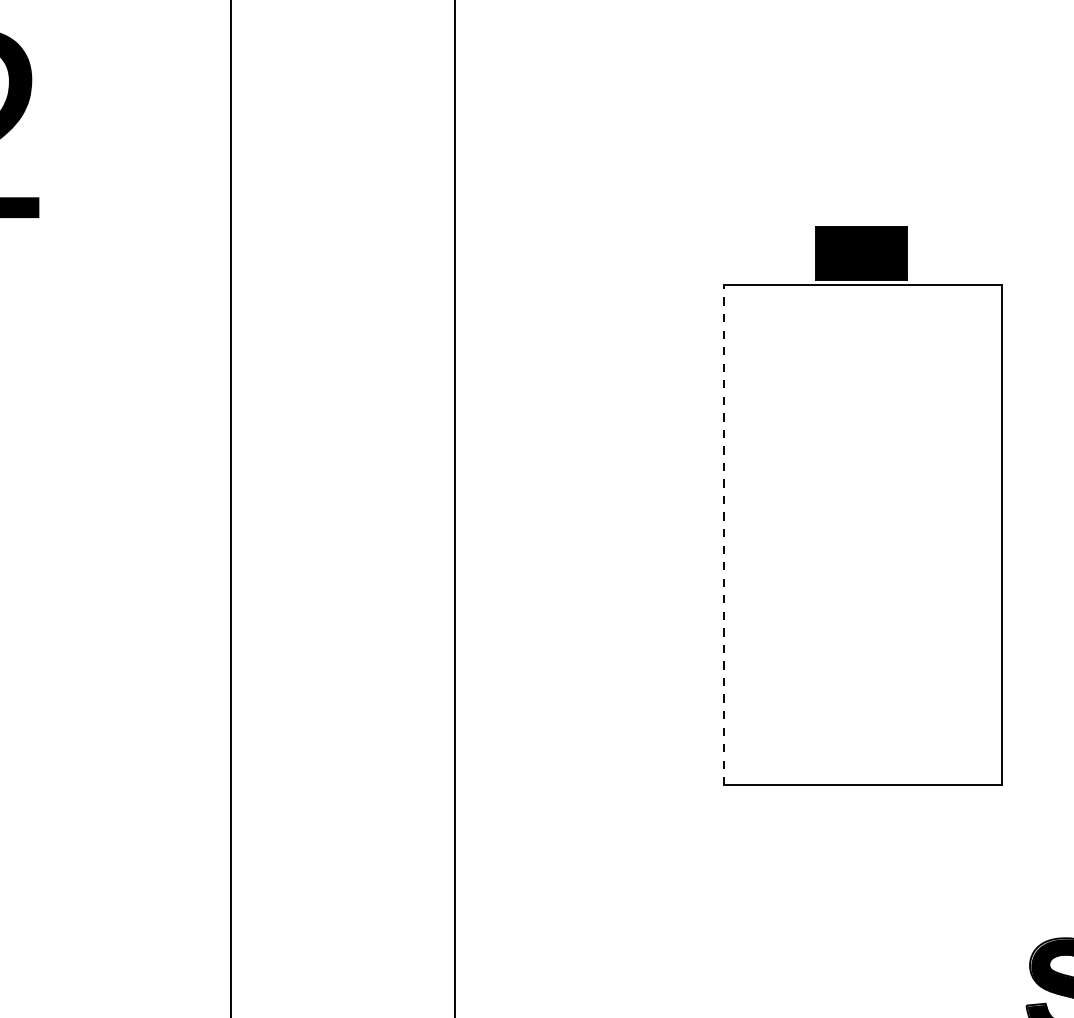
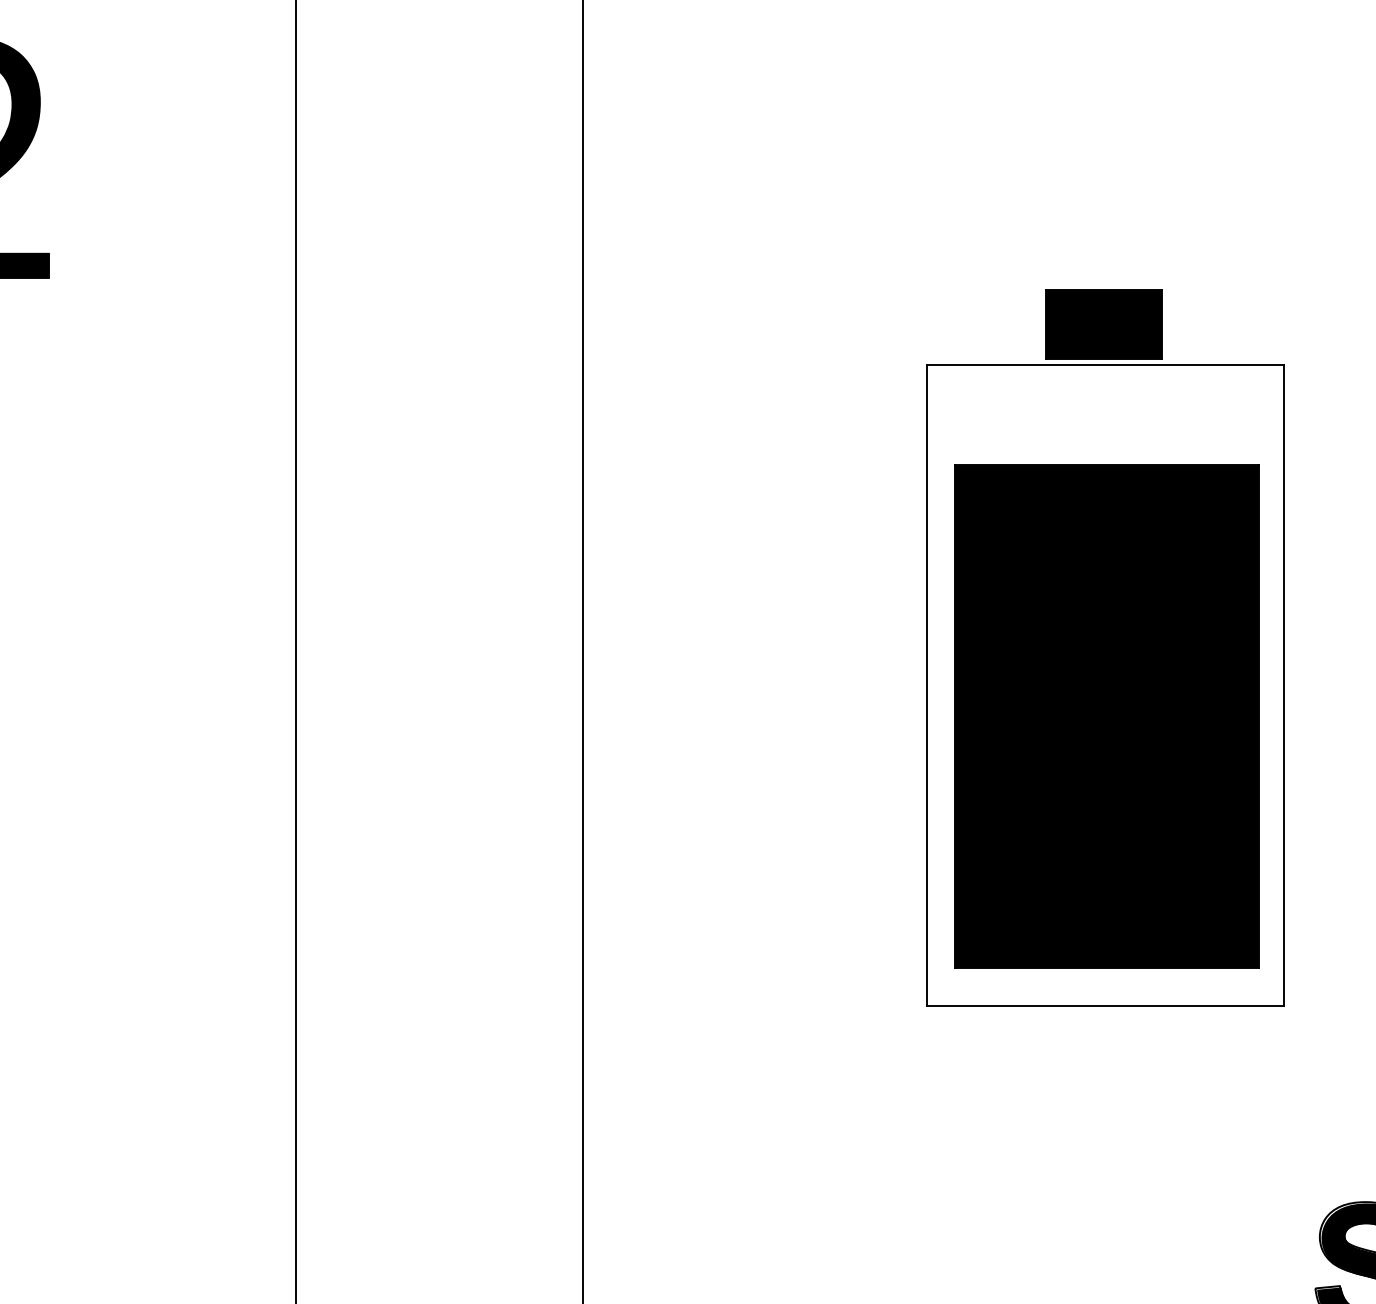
line: (723, 535) -> (927, 685), dashed -> solid
part: (863, 559) -> (1106, 716), added

